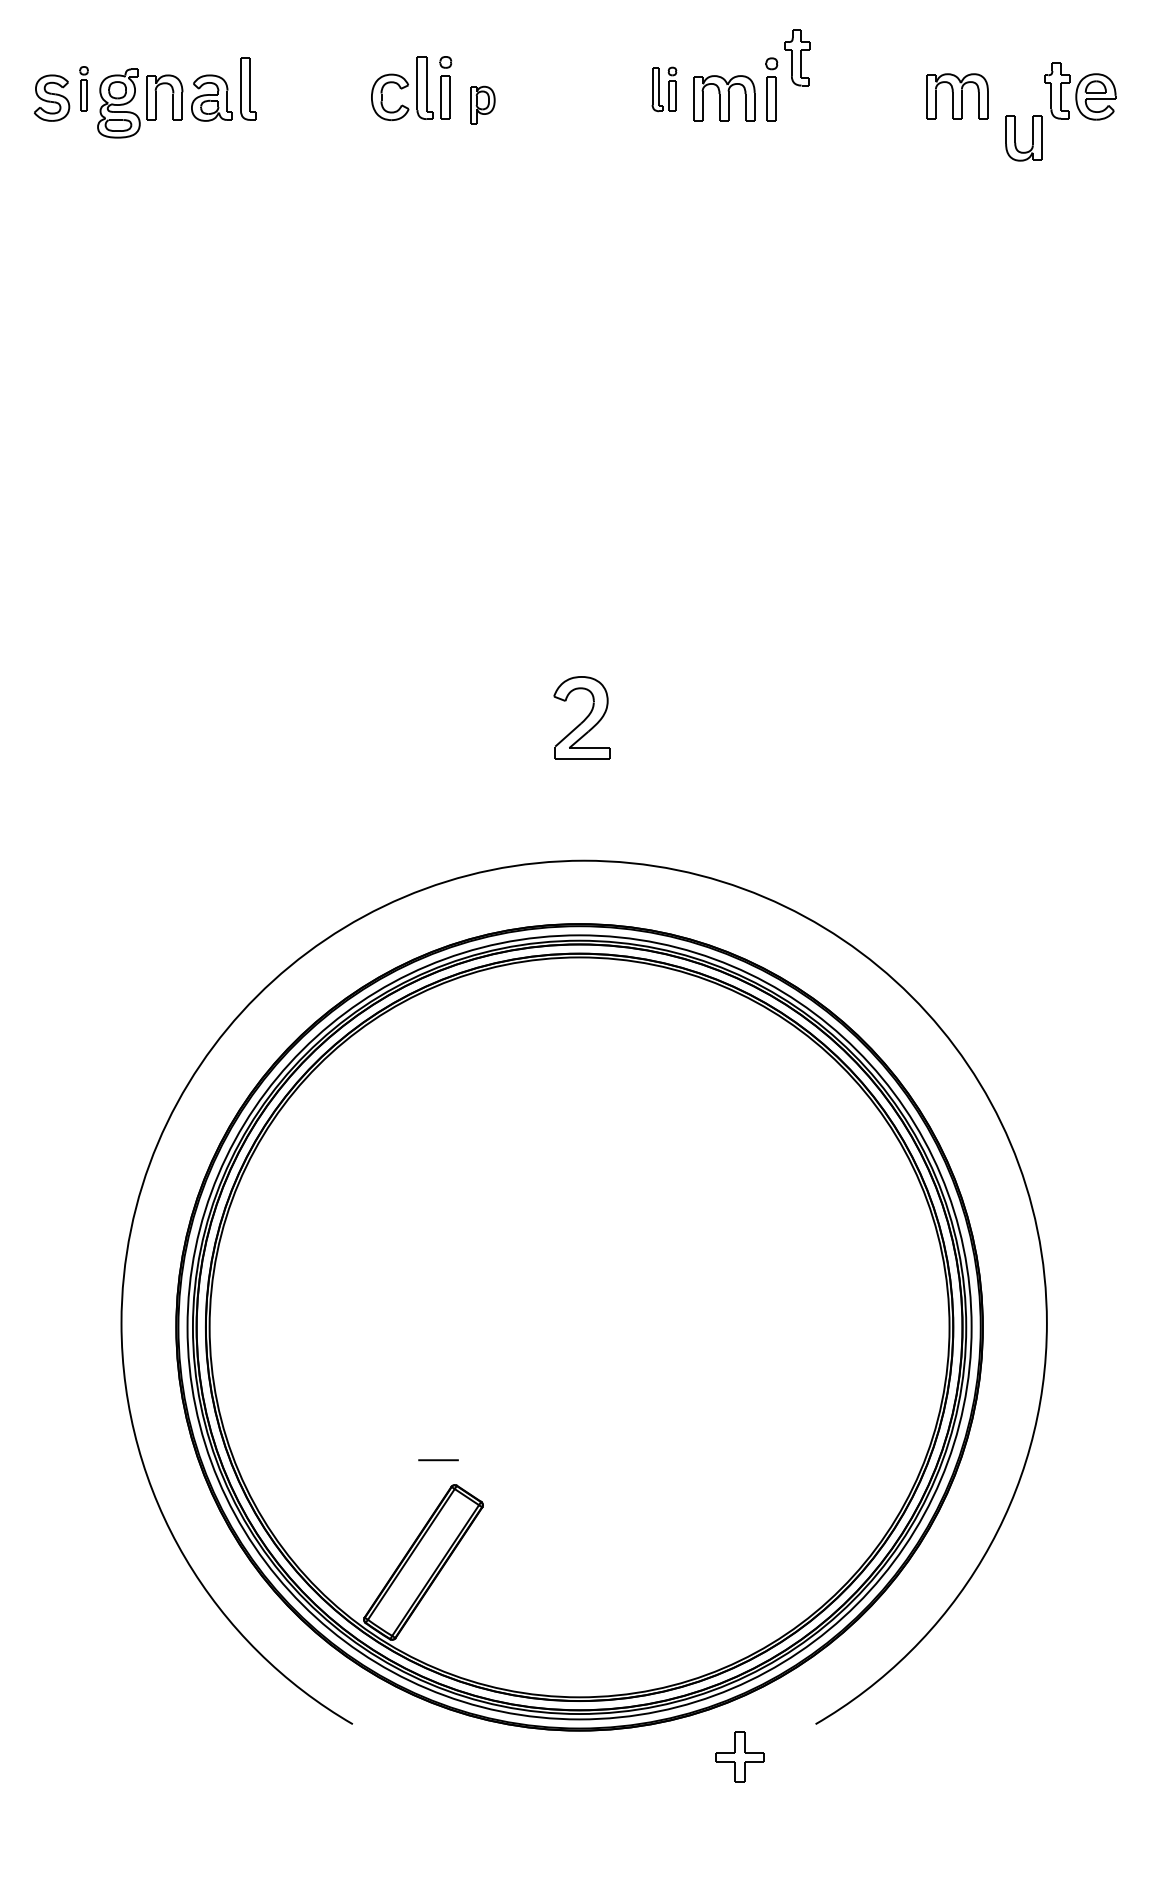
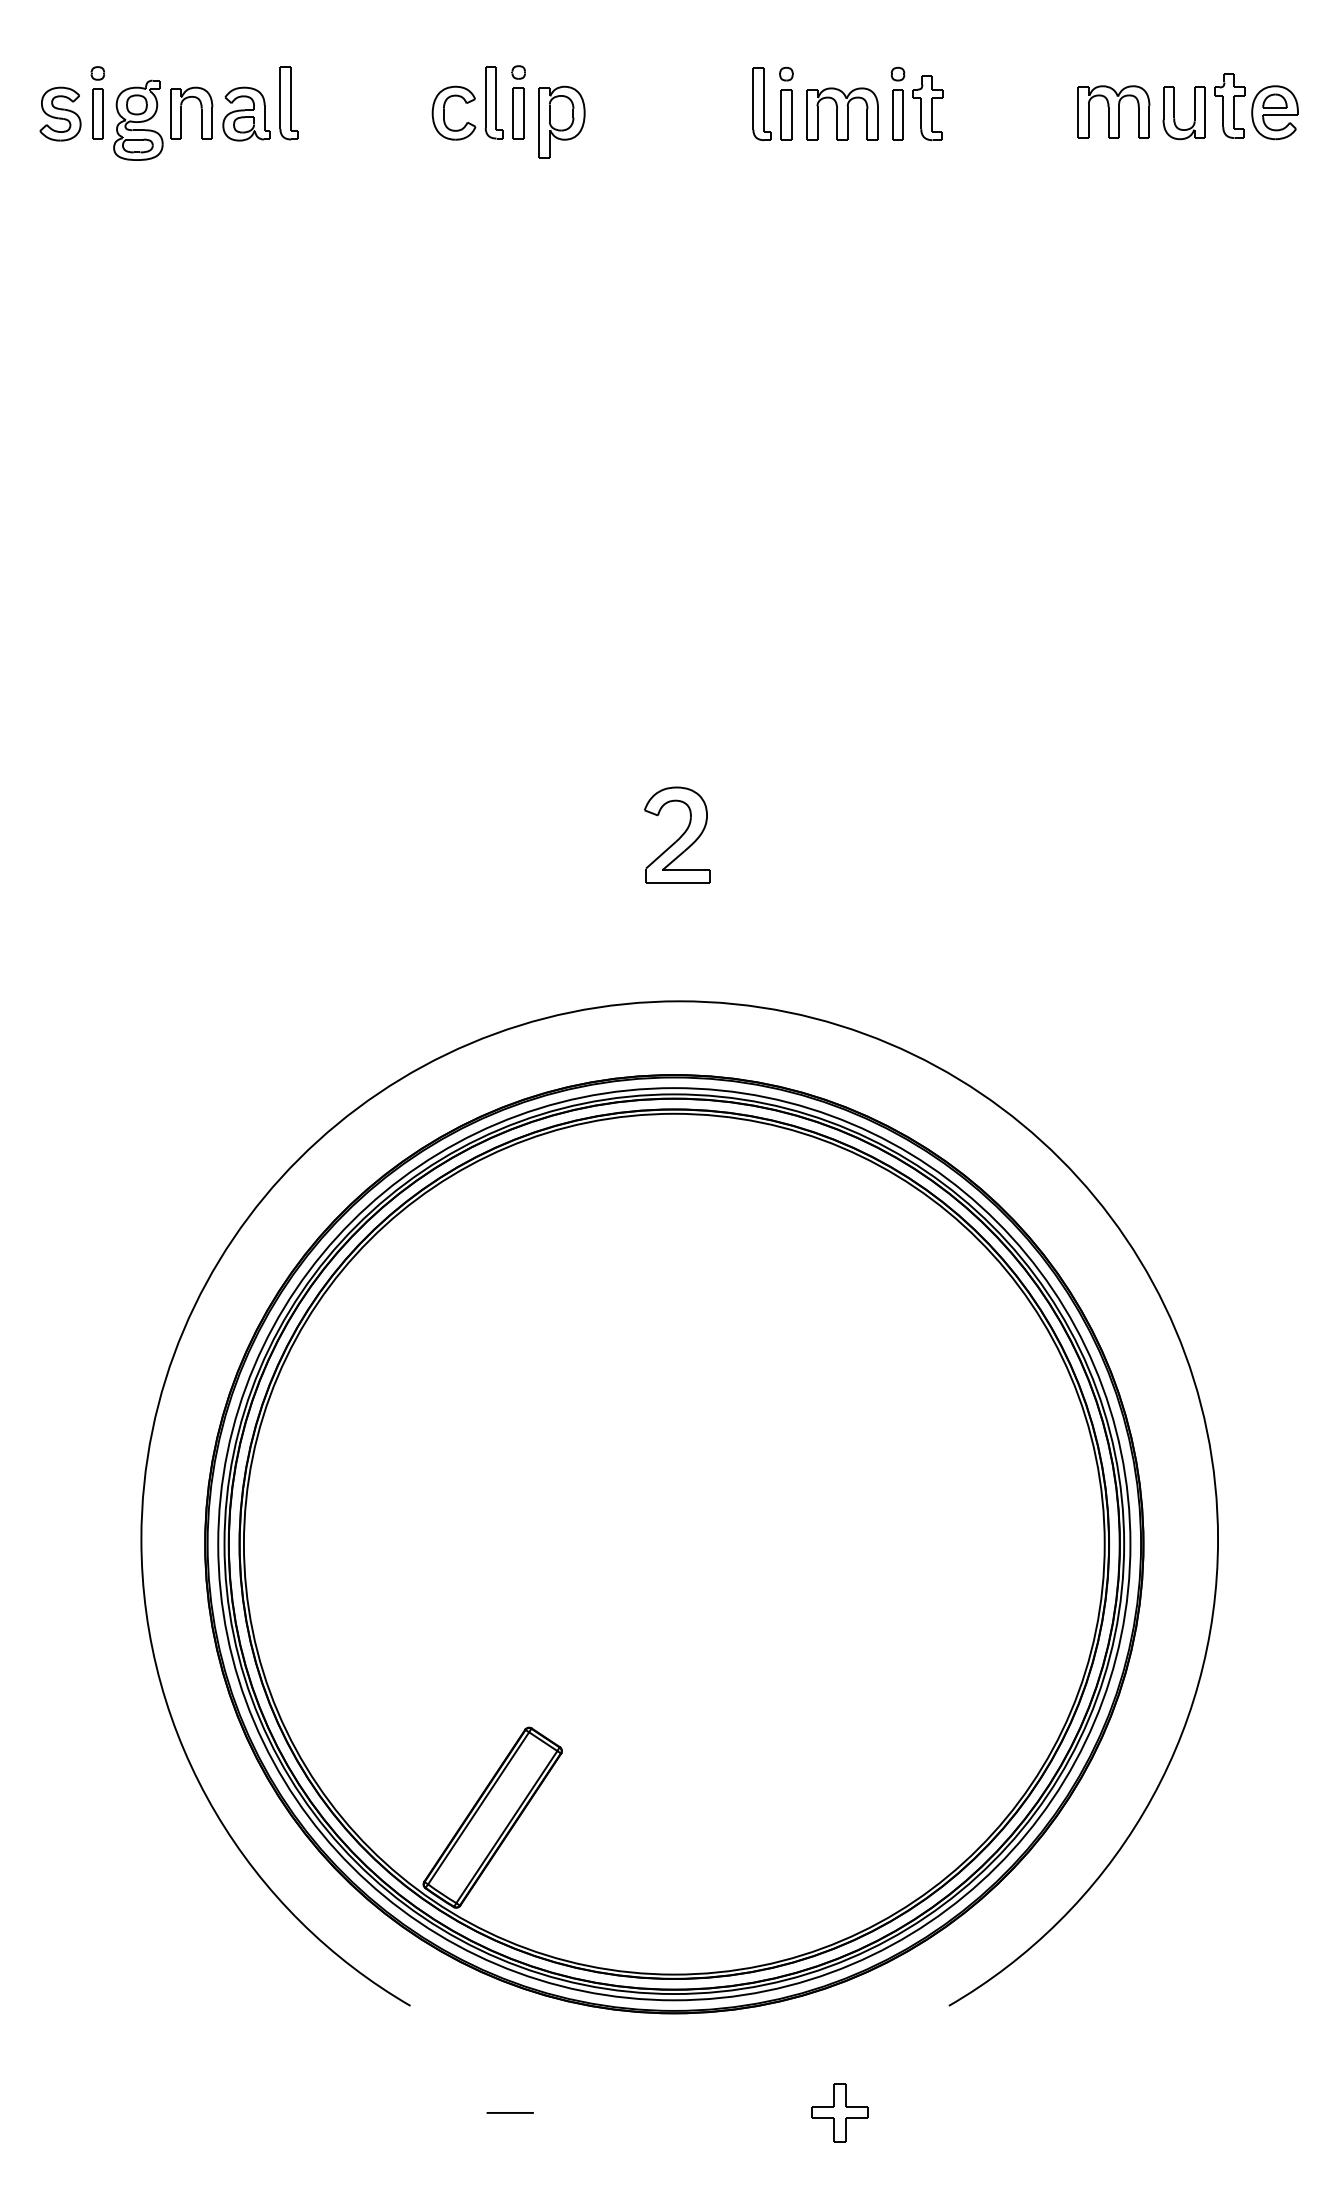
part: (797, 57) -> (927, 107), moved
part: (83, 88) -> (97, 102), size x1.43
part: (664, 89) -> (773, 104), size x1.43
part: (482, 104) -> (561, 121), size x1.67
part: (1015, 138) -> (1174, 113), moved
line: (438, 1460) -> (510, 2113), moved
part: (739, 1756) -> (839, 2112), moved

